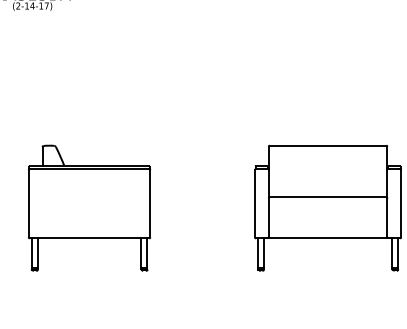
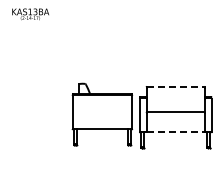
line: (327, 145) -> (175, 86), solid -> dashed
part: (89, 208) -> (102, 114), moved
line: (329, 238) -> (176, 132), solid -> dashed

